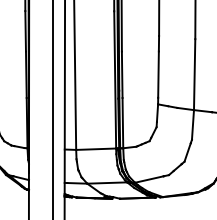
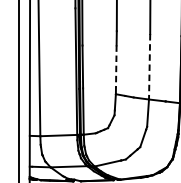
line: (158, 75) -> (116, 67), solid -> dashed
line: (194, 75) -> (149, 67), solid -> dashed

